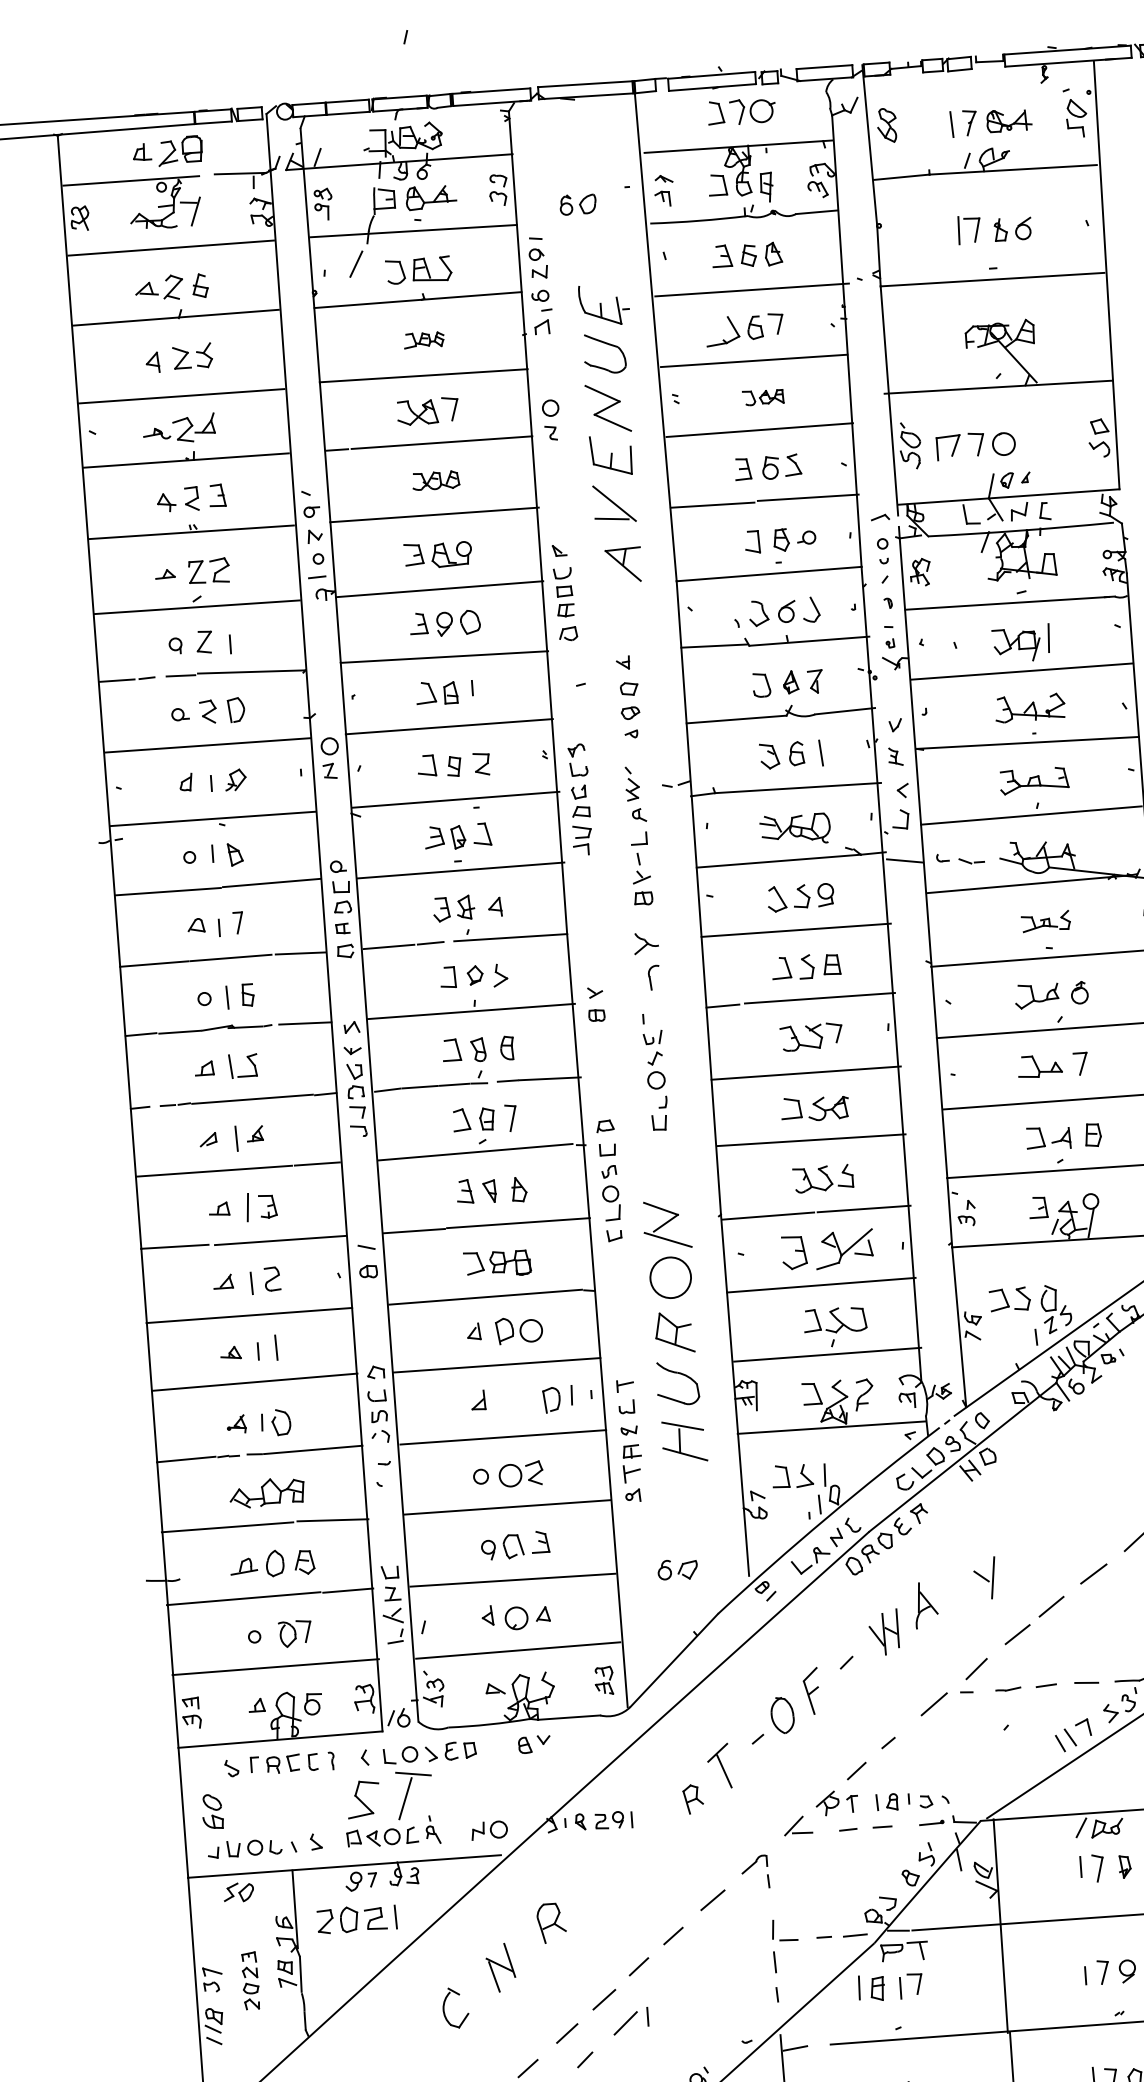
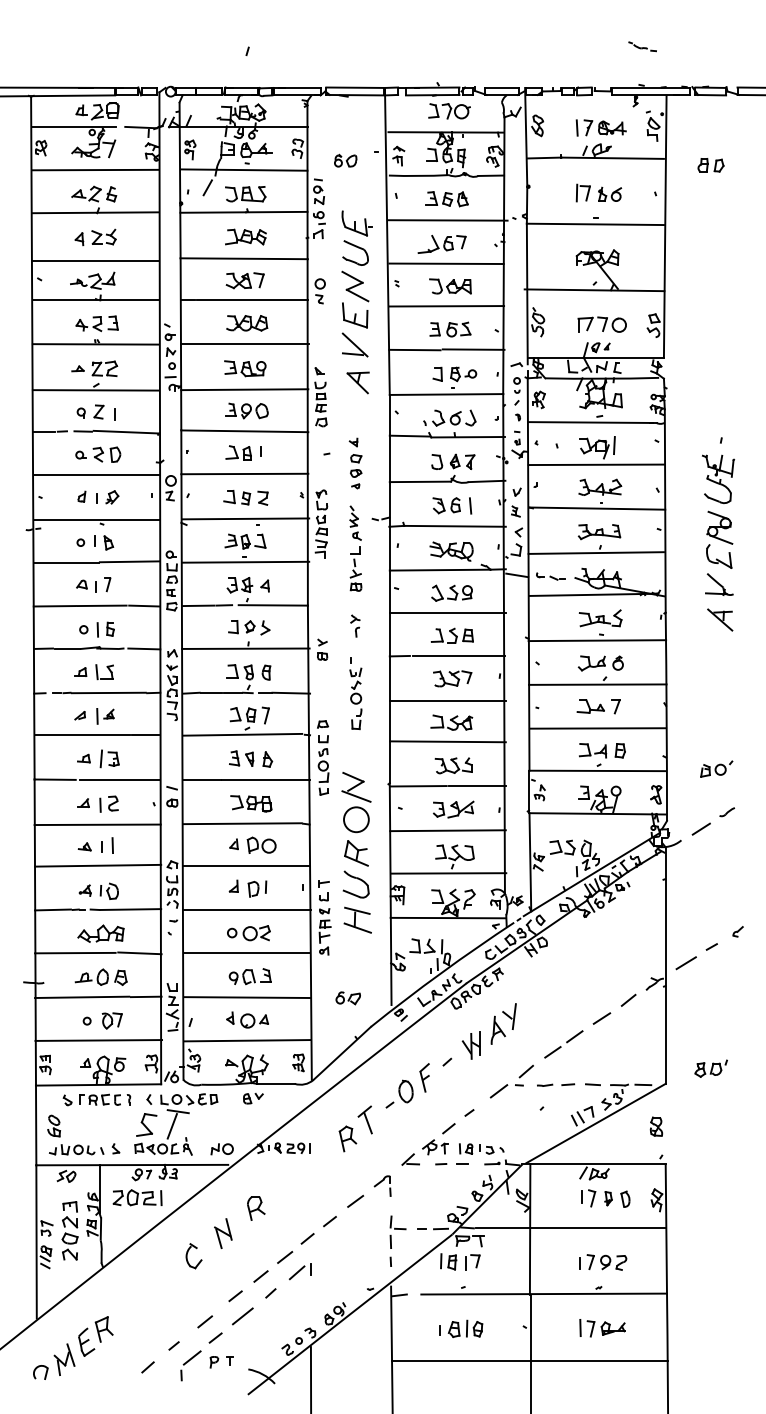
part: (423, 339) -> (245, 236), size x1.67
part: (763, 397) -> (450, 286), size x1.67
part: (974, 444) -> (601, 324), moved
part: (436, 480) -> (247, 323), size x1.43
part: (1045, 921) -> (600, 618), size x1.43
part: (647, 961) -> (355, 625), size x0.62
part: (827, 1249) -> (453, 809), size x0.71
part: (558, 1398) -> (257, 888), moved
part: (985, 1578) -> (509, 1016), moved
part: (692, 1798) -> (347, 1138), size x1.43
part: (249, 1980) -> (69, 1230), size x1.67

